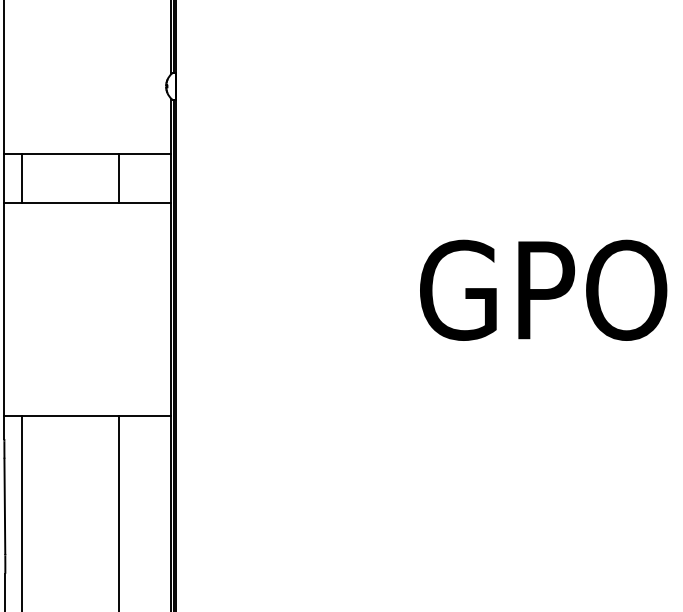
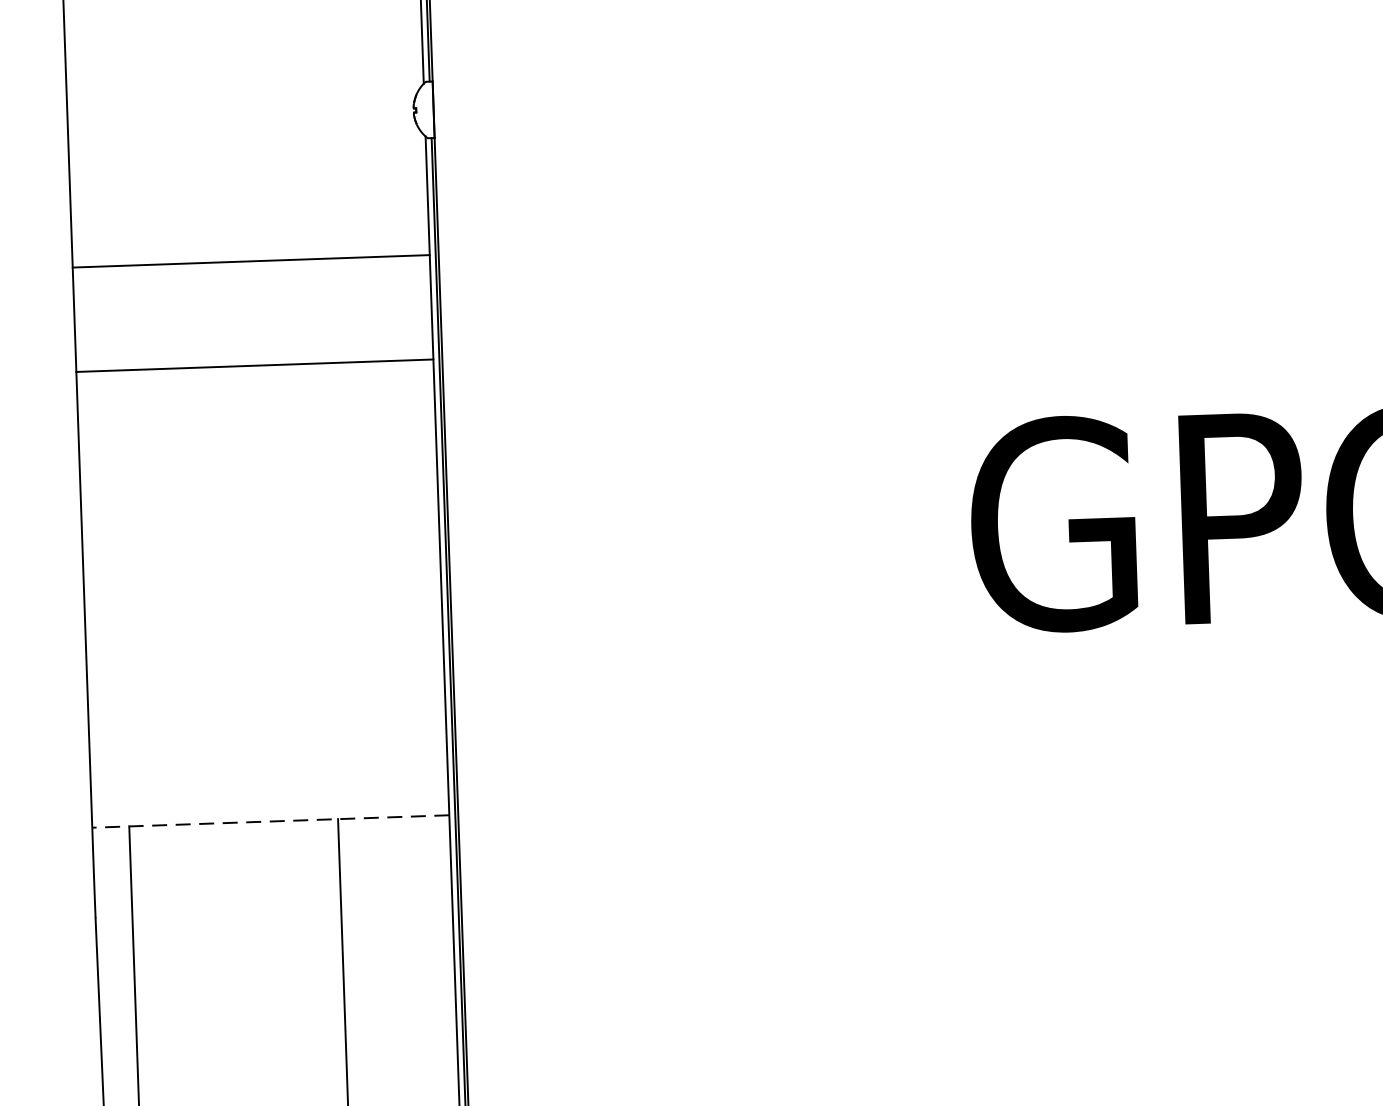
line: (21, 178) -> (111, 318), removed
line: (119, 178) -> (320, 310), removed
line: (87, 416) -> (269, 821), solid -> dashed

